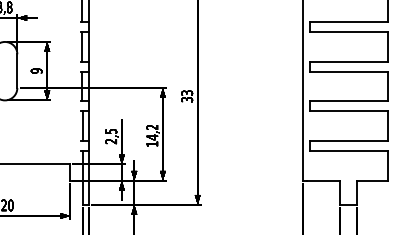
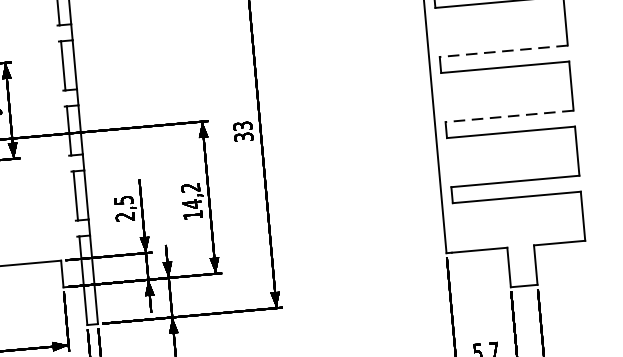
line: (348, 61) -> (503, 50), solid -> dashed
line: (348, 101) -> (509, 116), solid -> dashed

